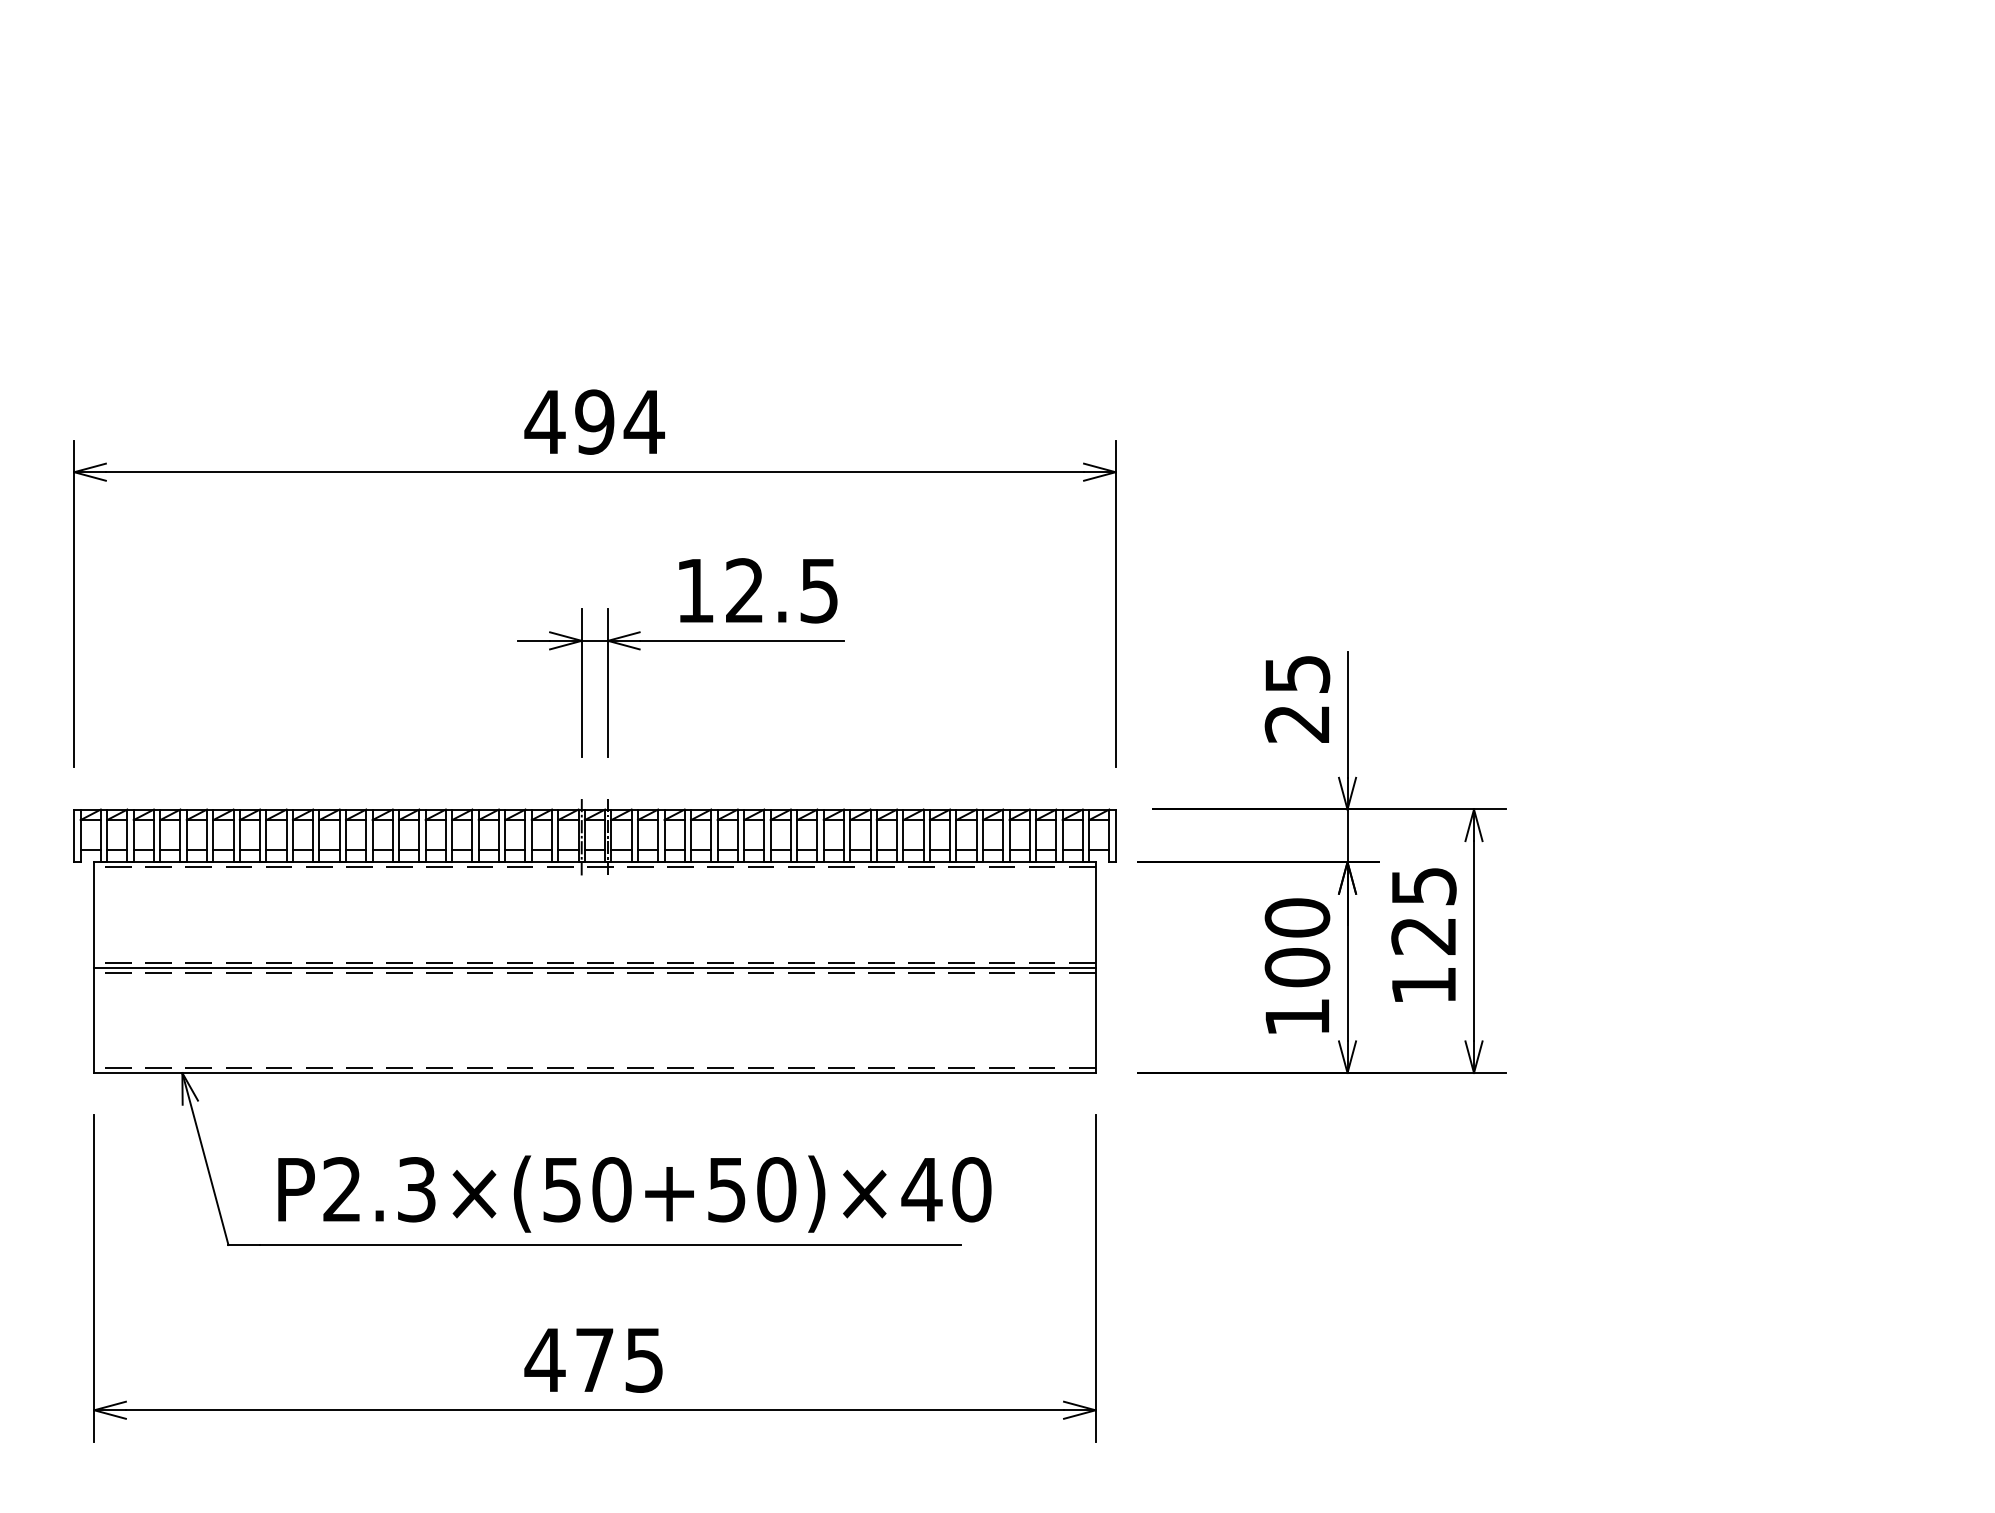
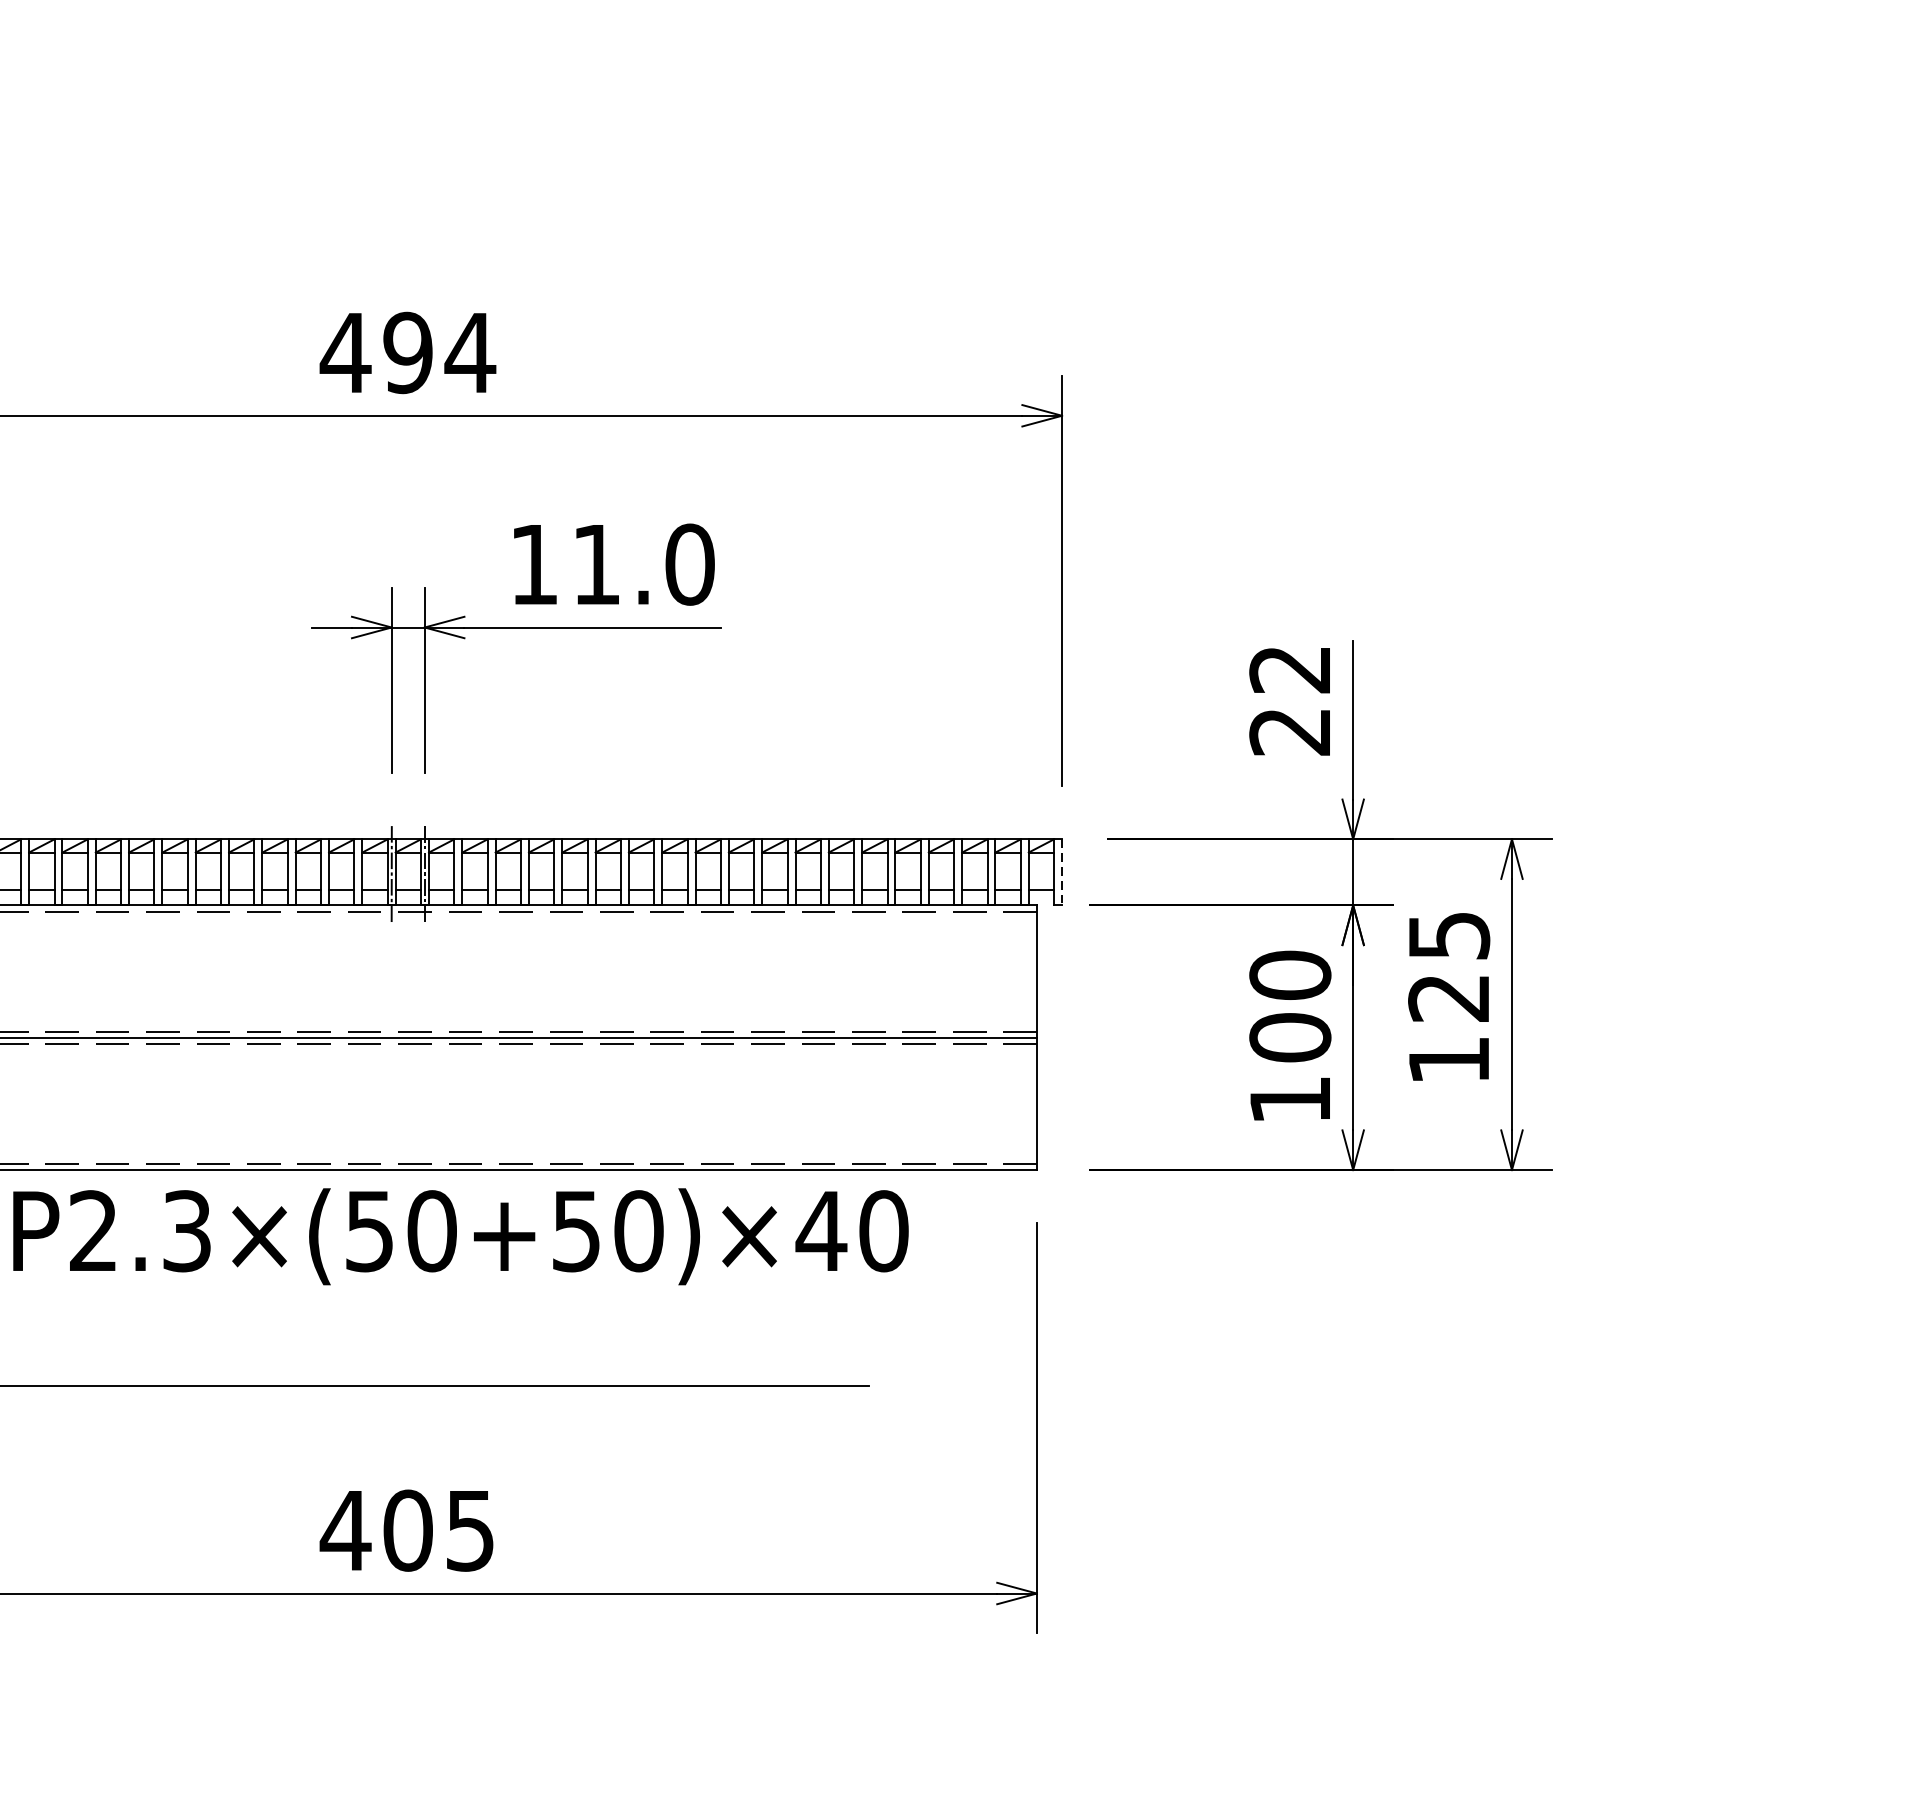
text: (782, 590) -> (643, 564), 12.5 -> 11.0
text: (1297, 674) -> (1290, 669), 25 -> 22
line: (1115, 836) -> (1061, 873), solid -> dashed
text: (634, 1193) -> (460, 1235), moved
text: (594, 1359) -> (407, 1529), 475 -> 405

